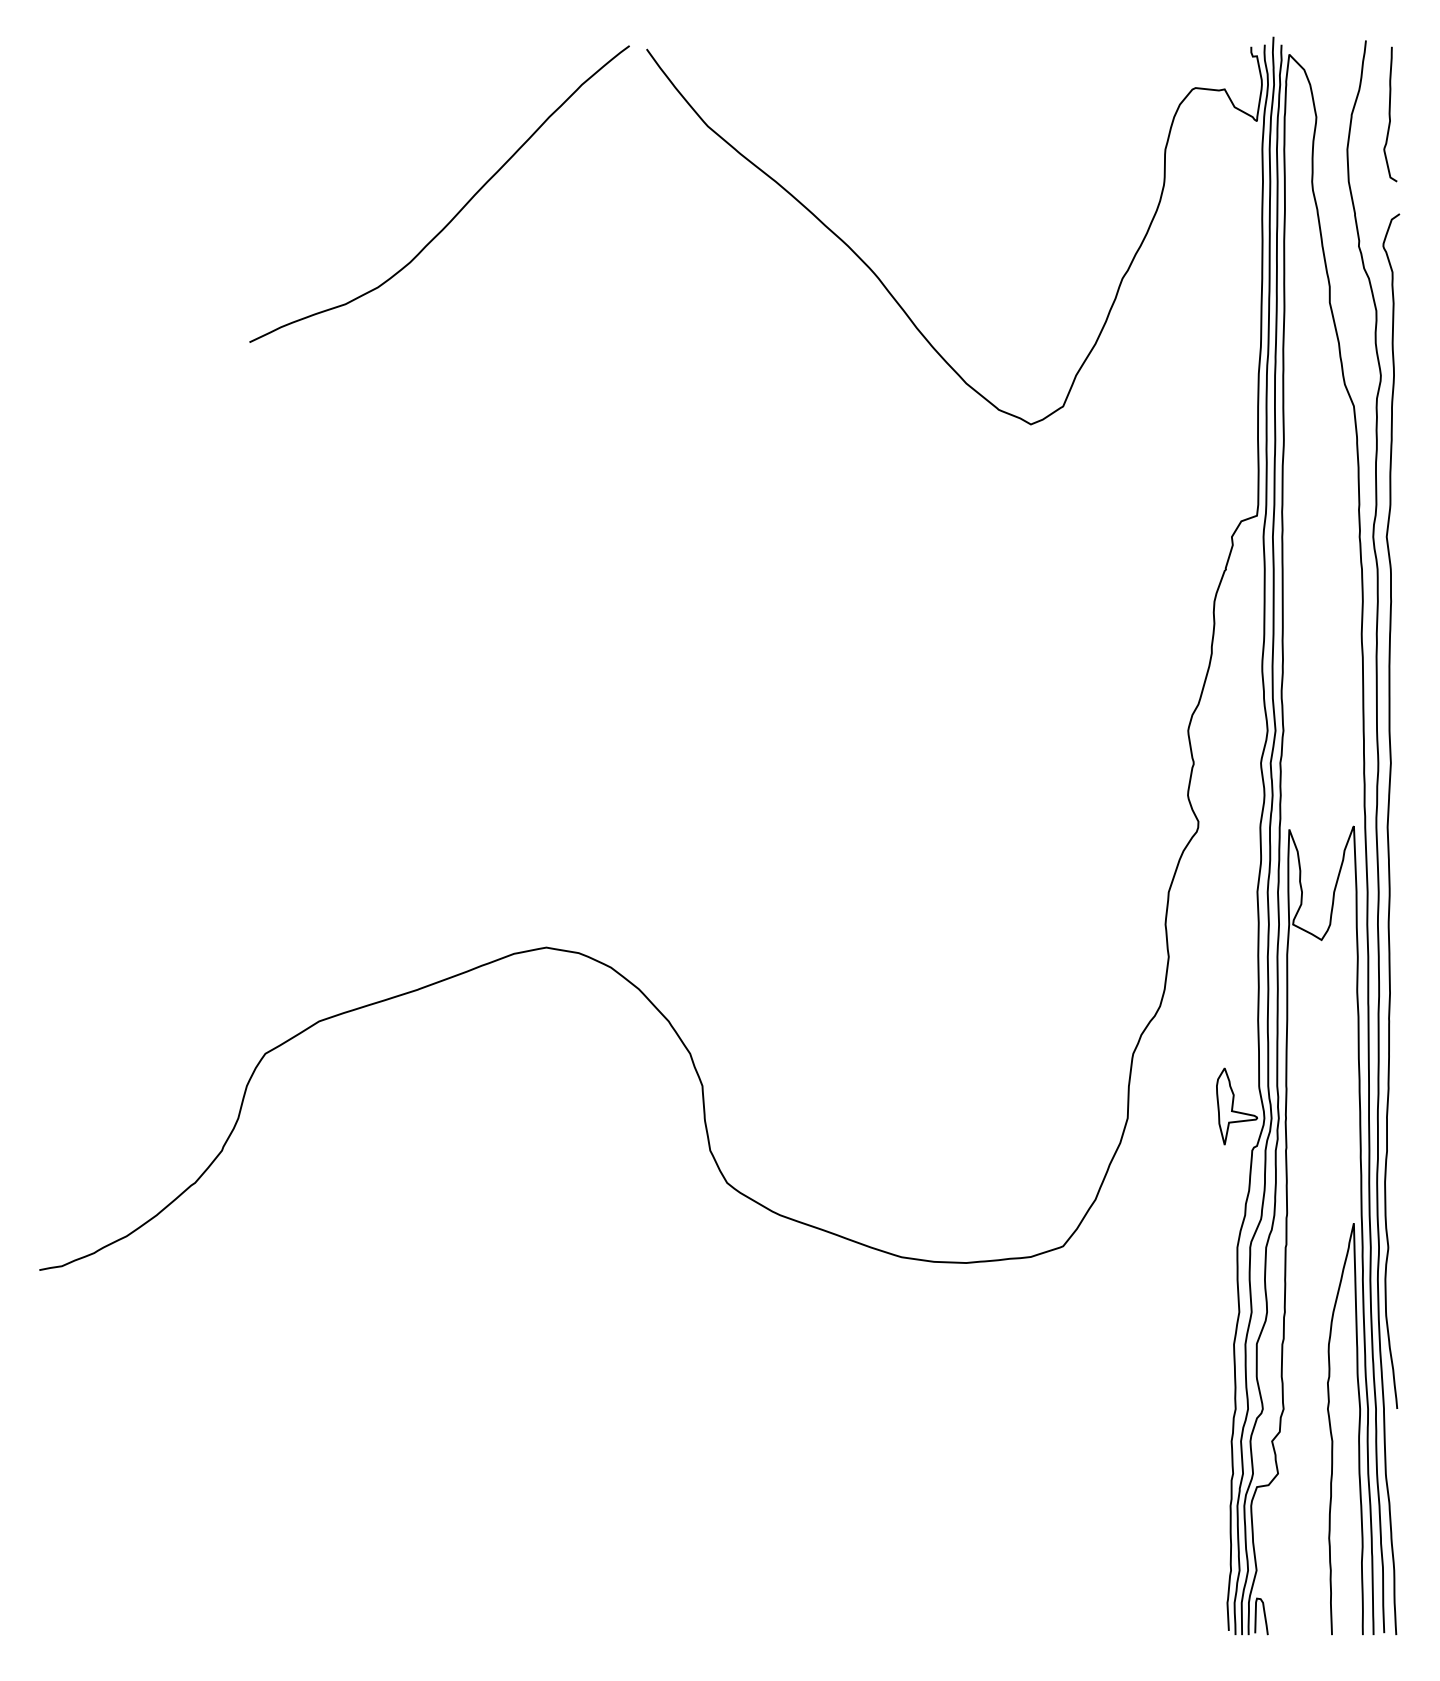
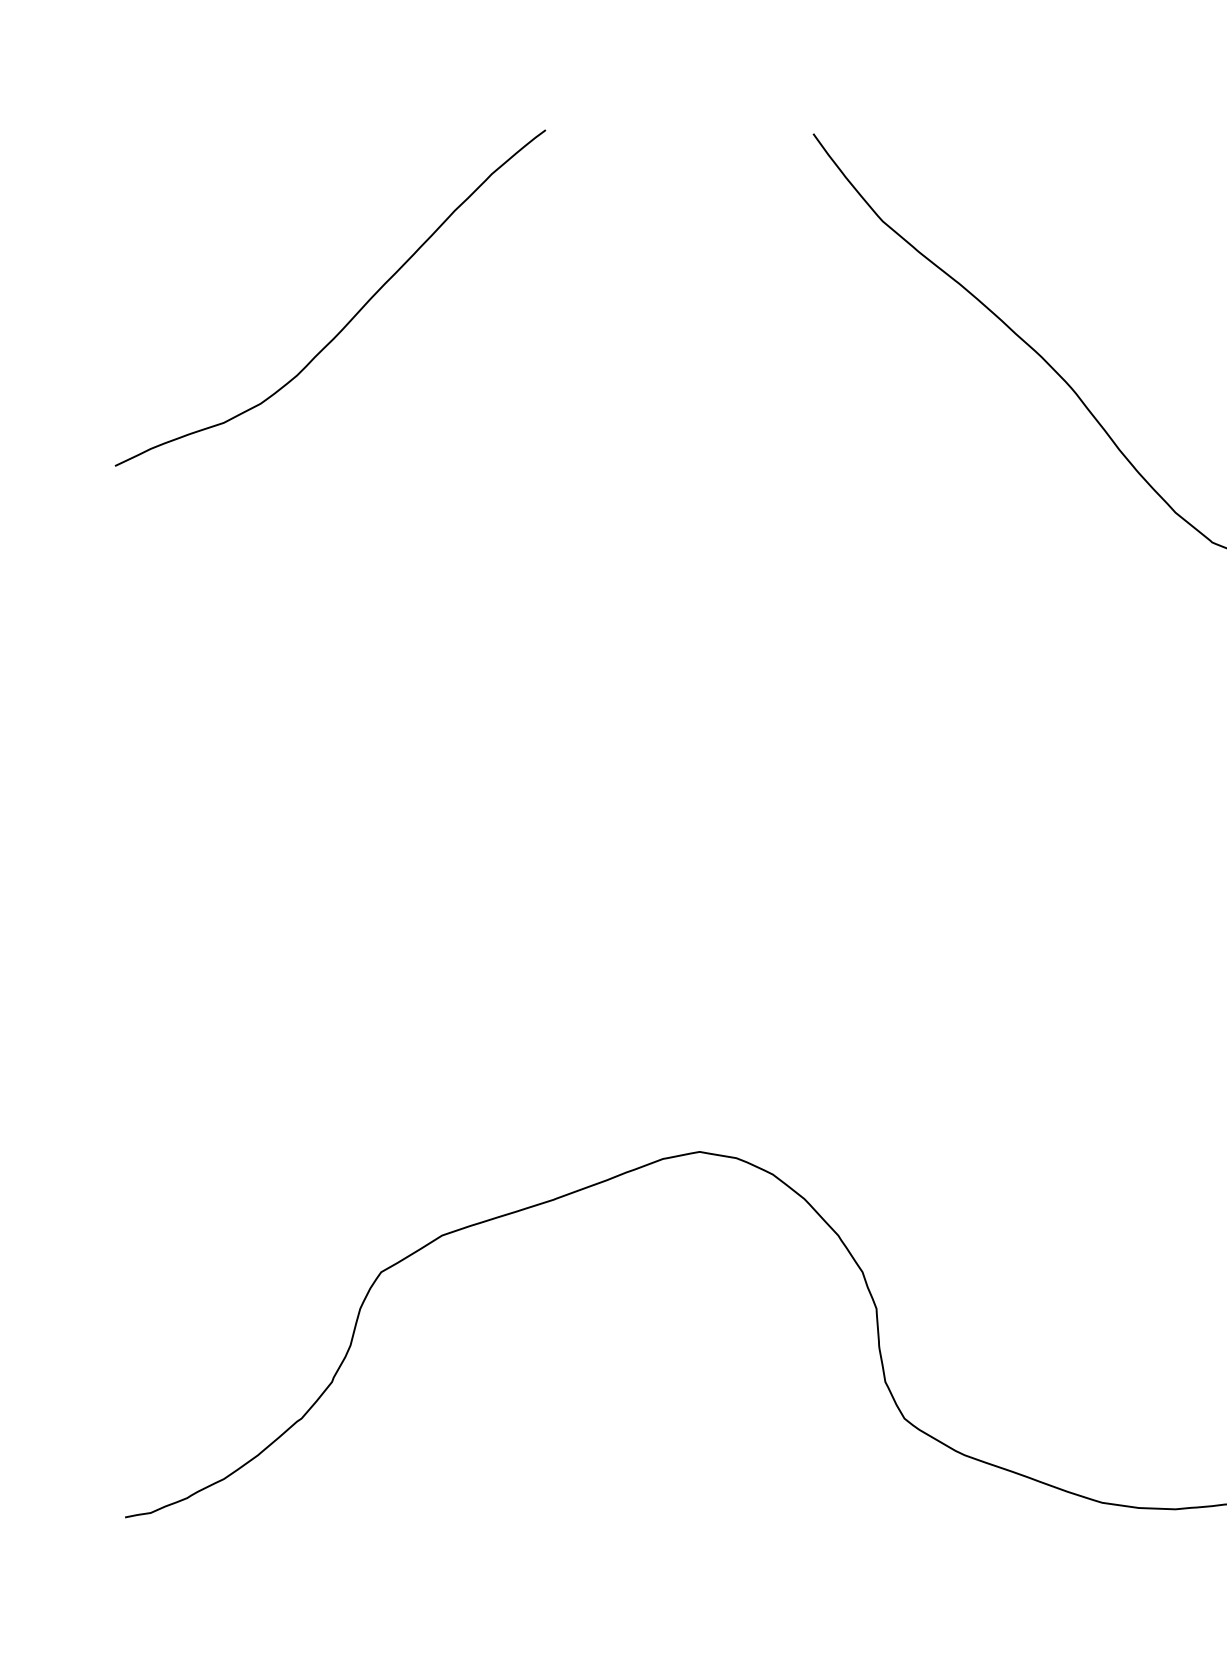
curve: (458, 211) -> (351, 317), moved

